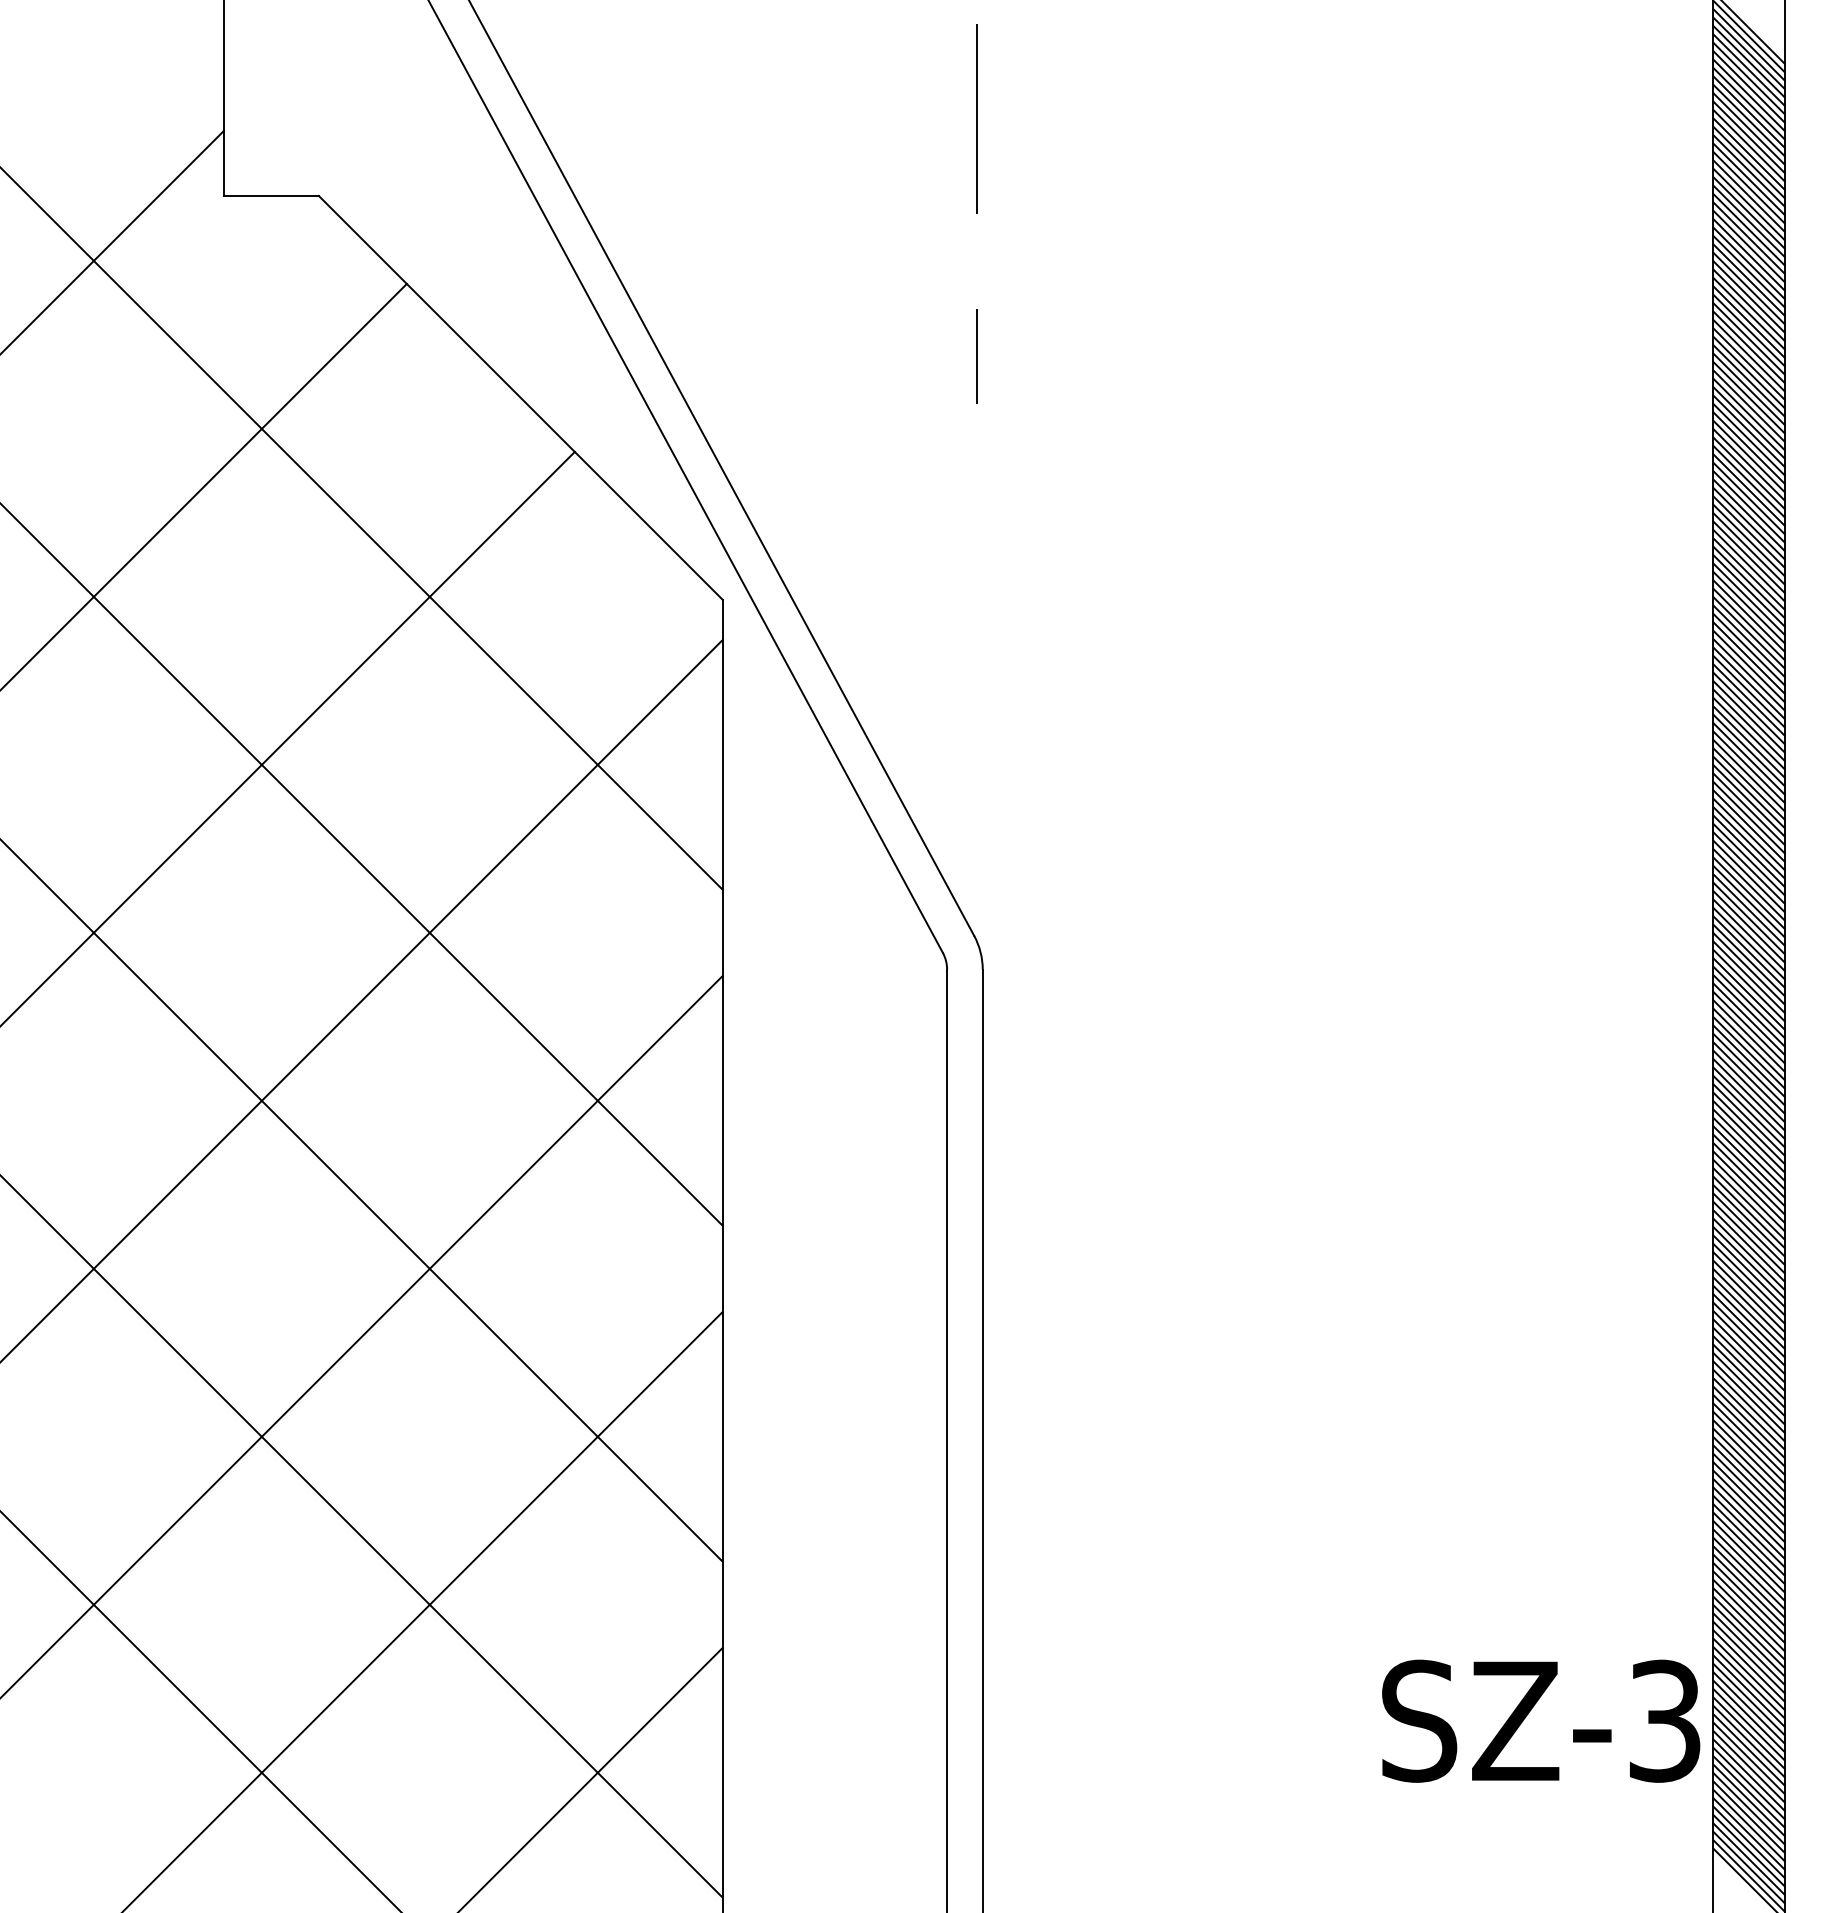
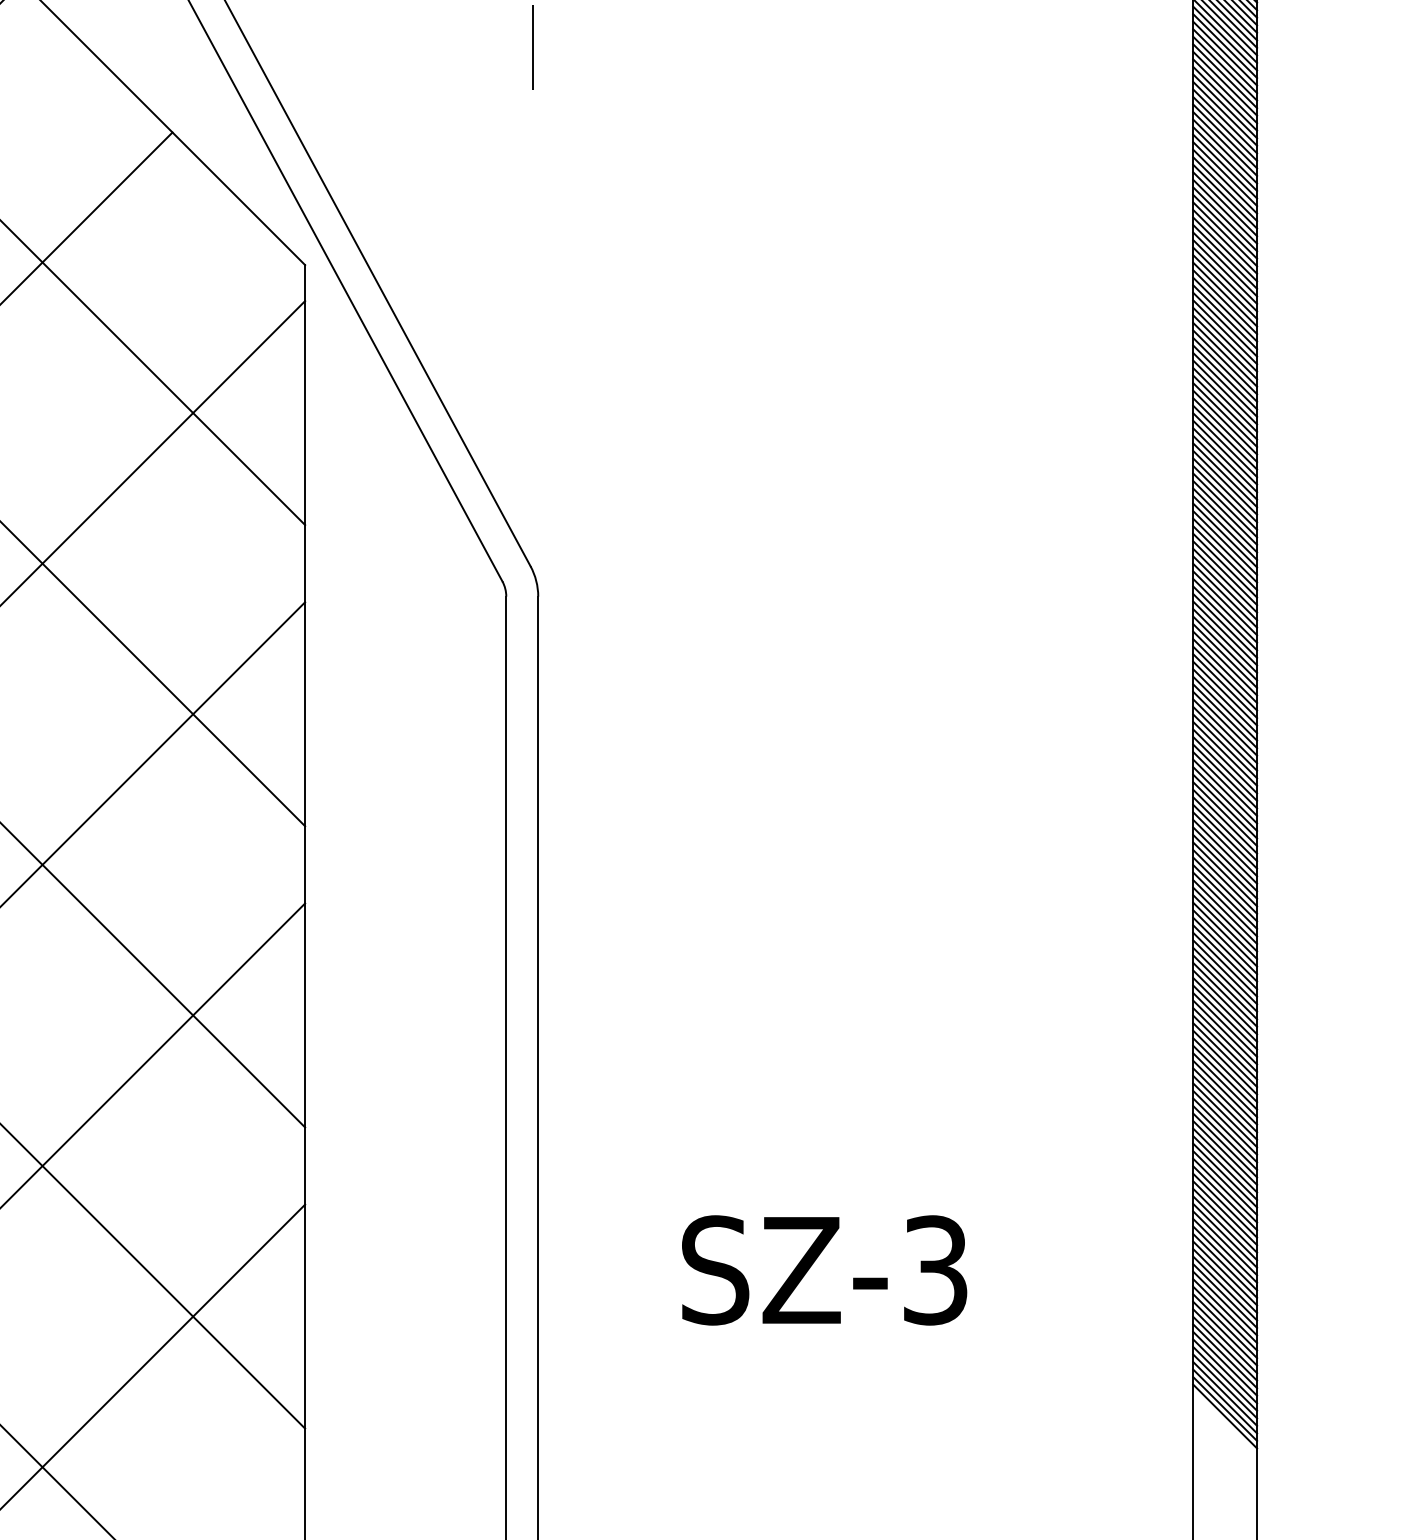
text: (1541, 1720) -> (824, 1269), moved

